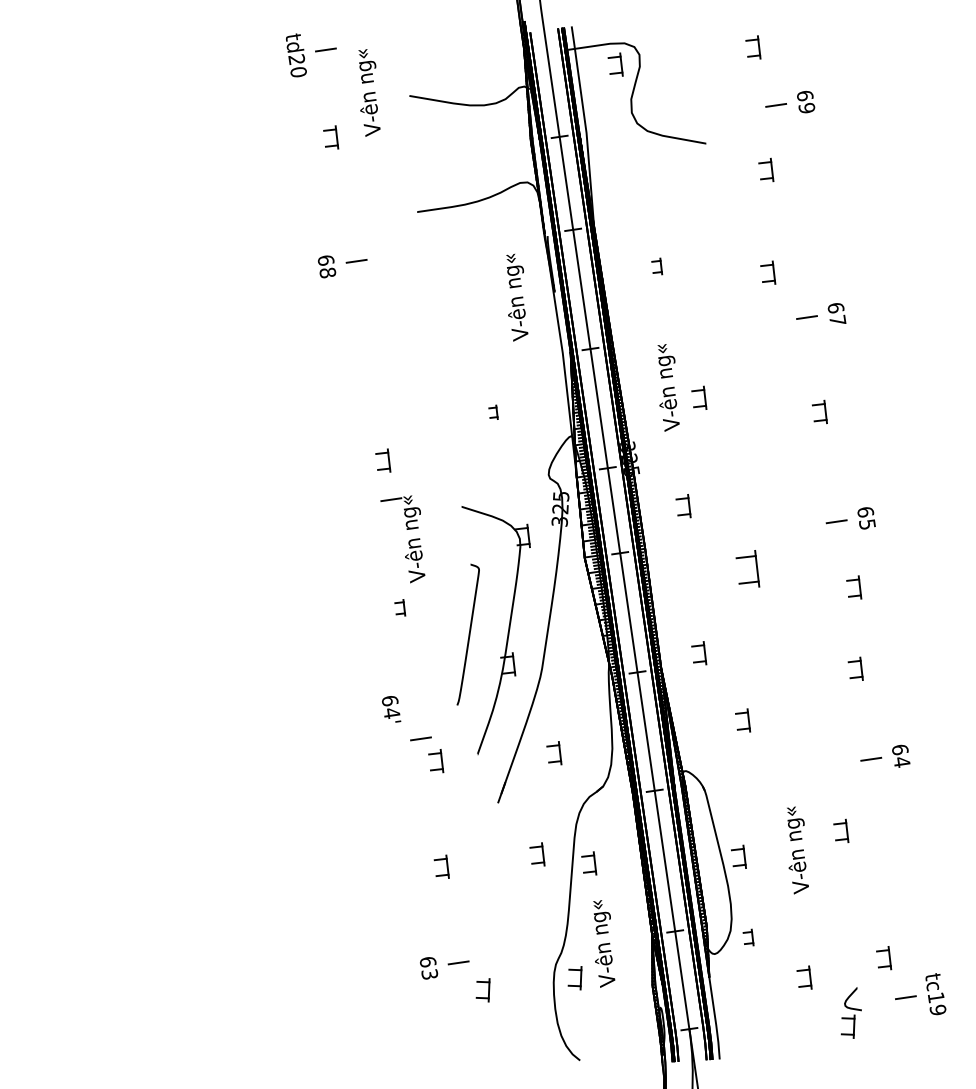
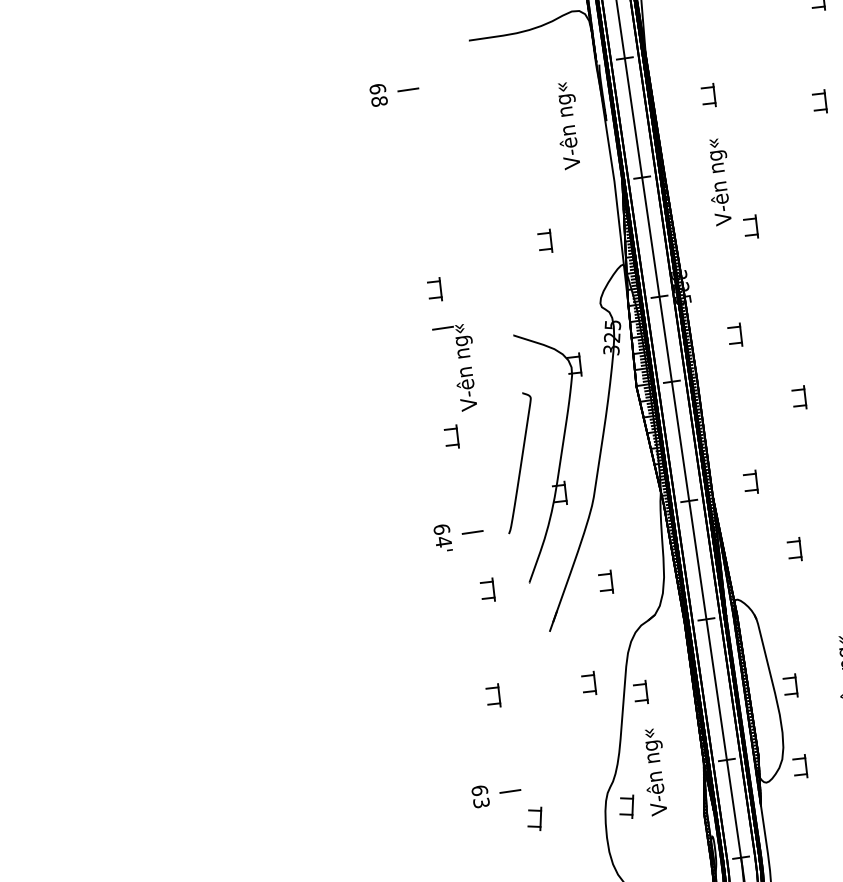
part: (657, 266) -> (709, 95), size x1.43
text: (668, 387) -> (720, 182), moved
part: (493, 412) -> (545, 241), size x1.67
part: (747, 568) -> (799, 397), size x0.62
part: (400, 607) -> (452, 436), size x1.43
line: (420, 738) -> (472, 532), moved
part: (748, 937) -> (800, 766), size x1.43

